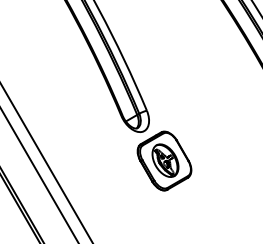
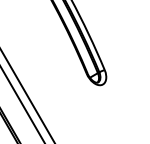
part: (164, 160) -> (117, 105), removed

